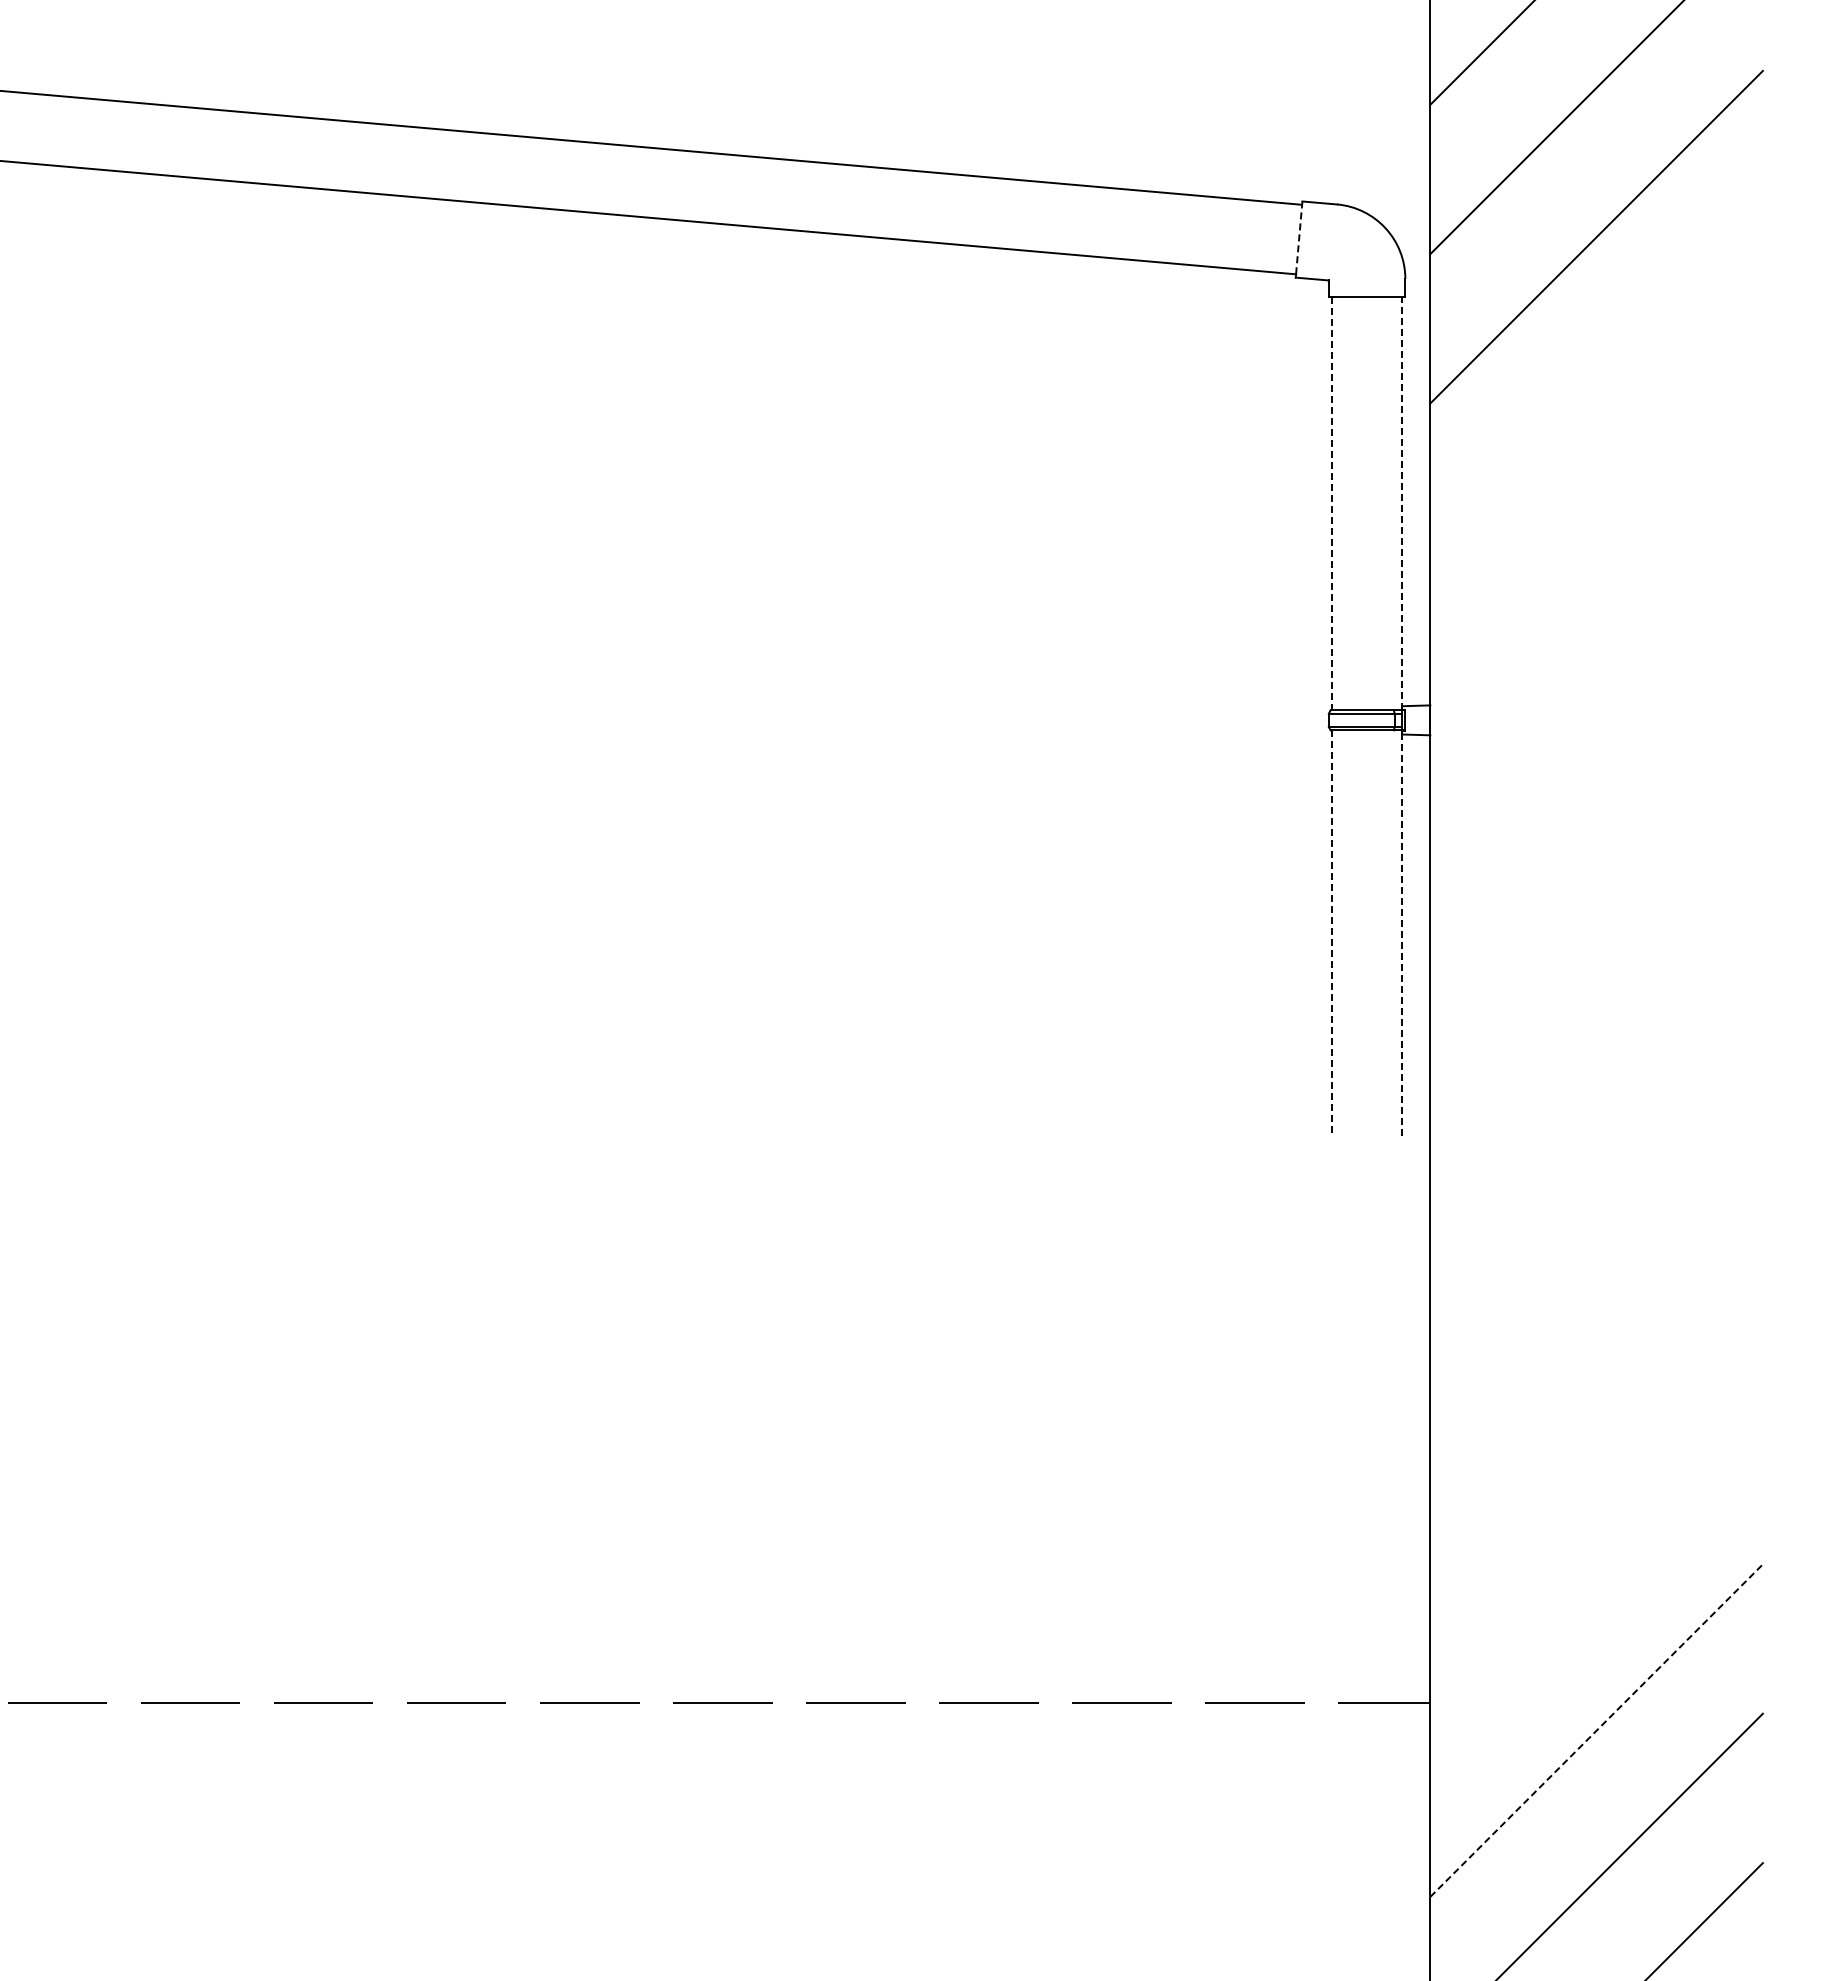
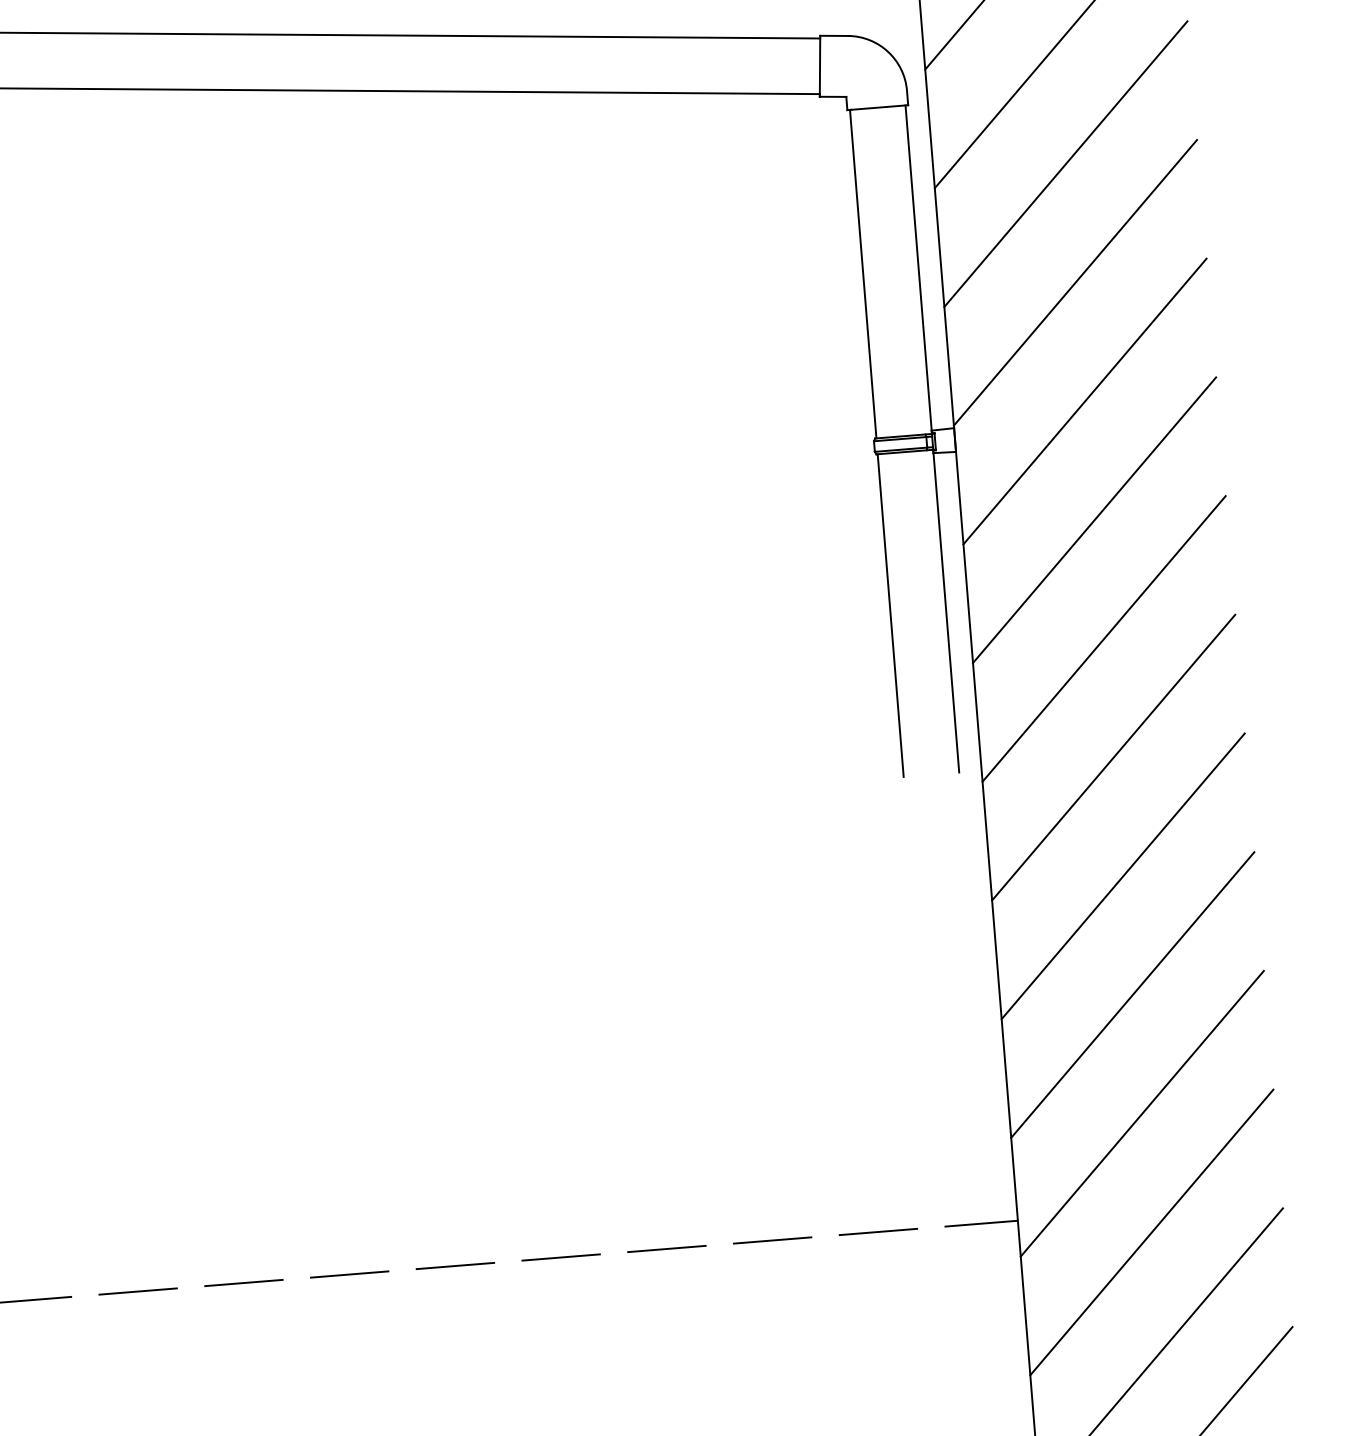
line: (1299, 240) -> (820, 67), dashed -> solid
line: (1596, 386) -> (1065, 164), added
line: (1332, 503) -> (863, 273), dashed -> solid
line: (1402, 503) -> (919, 269), dashed -> solid
line: (1596, 535) -> (1075, 282), added
line: (1596, 684) -> (1084, 400), added
line: (1596, 834) -> (1094, 520), added
line: (1332, 933) -> (890, 615), dashed -> solid
line: (1402, 933) -> (946, 611), dashed -> solid
line: (1596, 983) -> (1103, 638), added
line: (1596, 1133) -> (1113, 757), added
line: (1596, 1282) -> (1123, 876), added
line: (1596, 1431) -> (1132, 994), added
line: (1596, 1581) -> (1142, 1113), added
line: (1596, 1730) -> (1151, 1232), dashed -> solid

